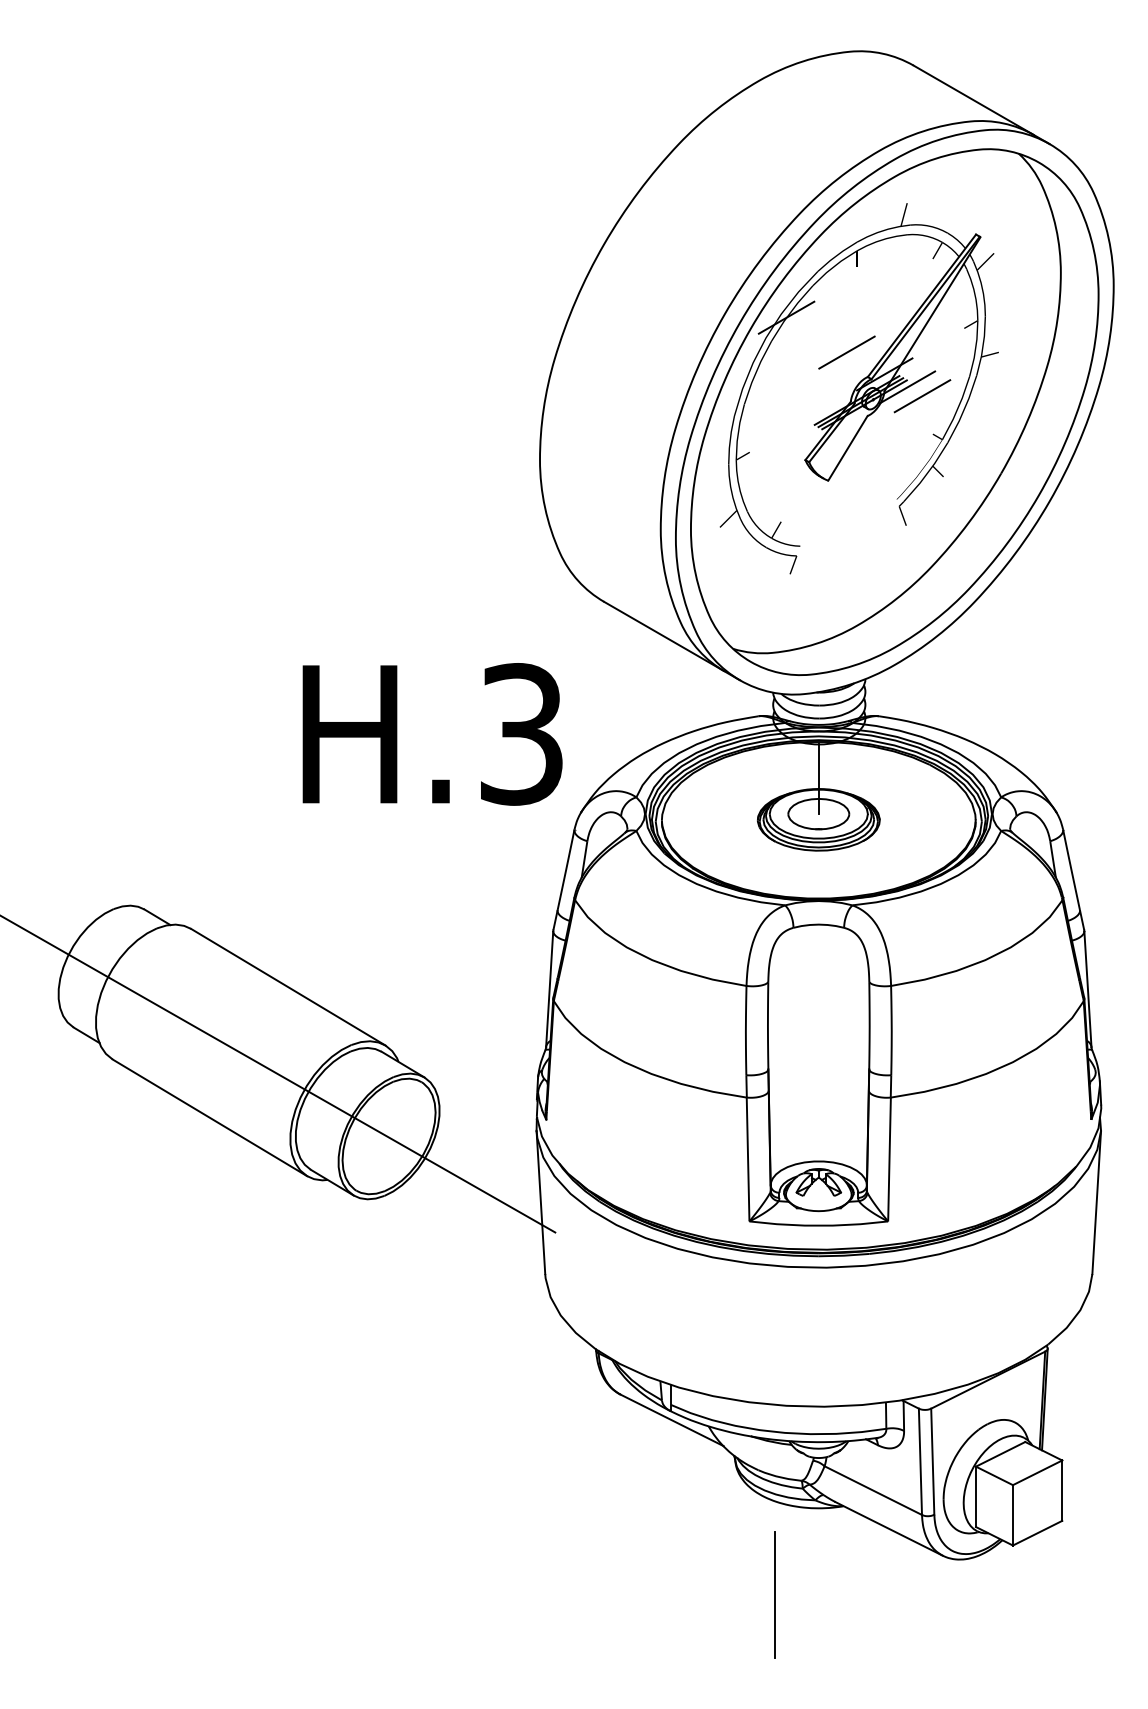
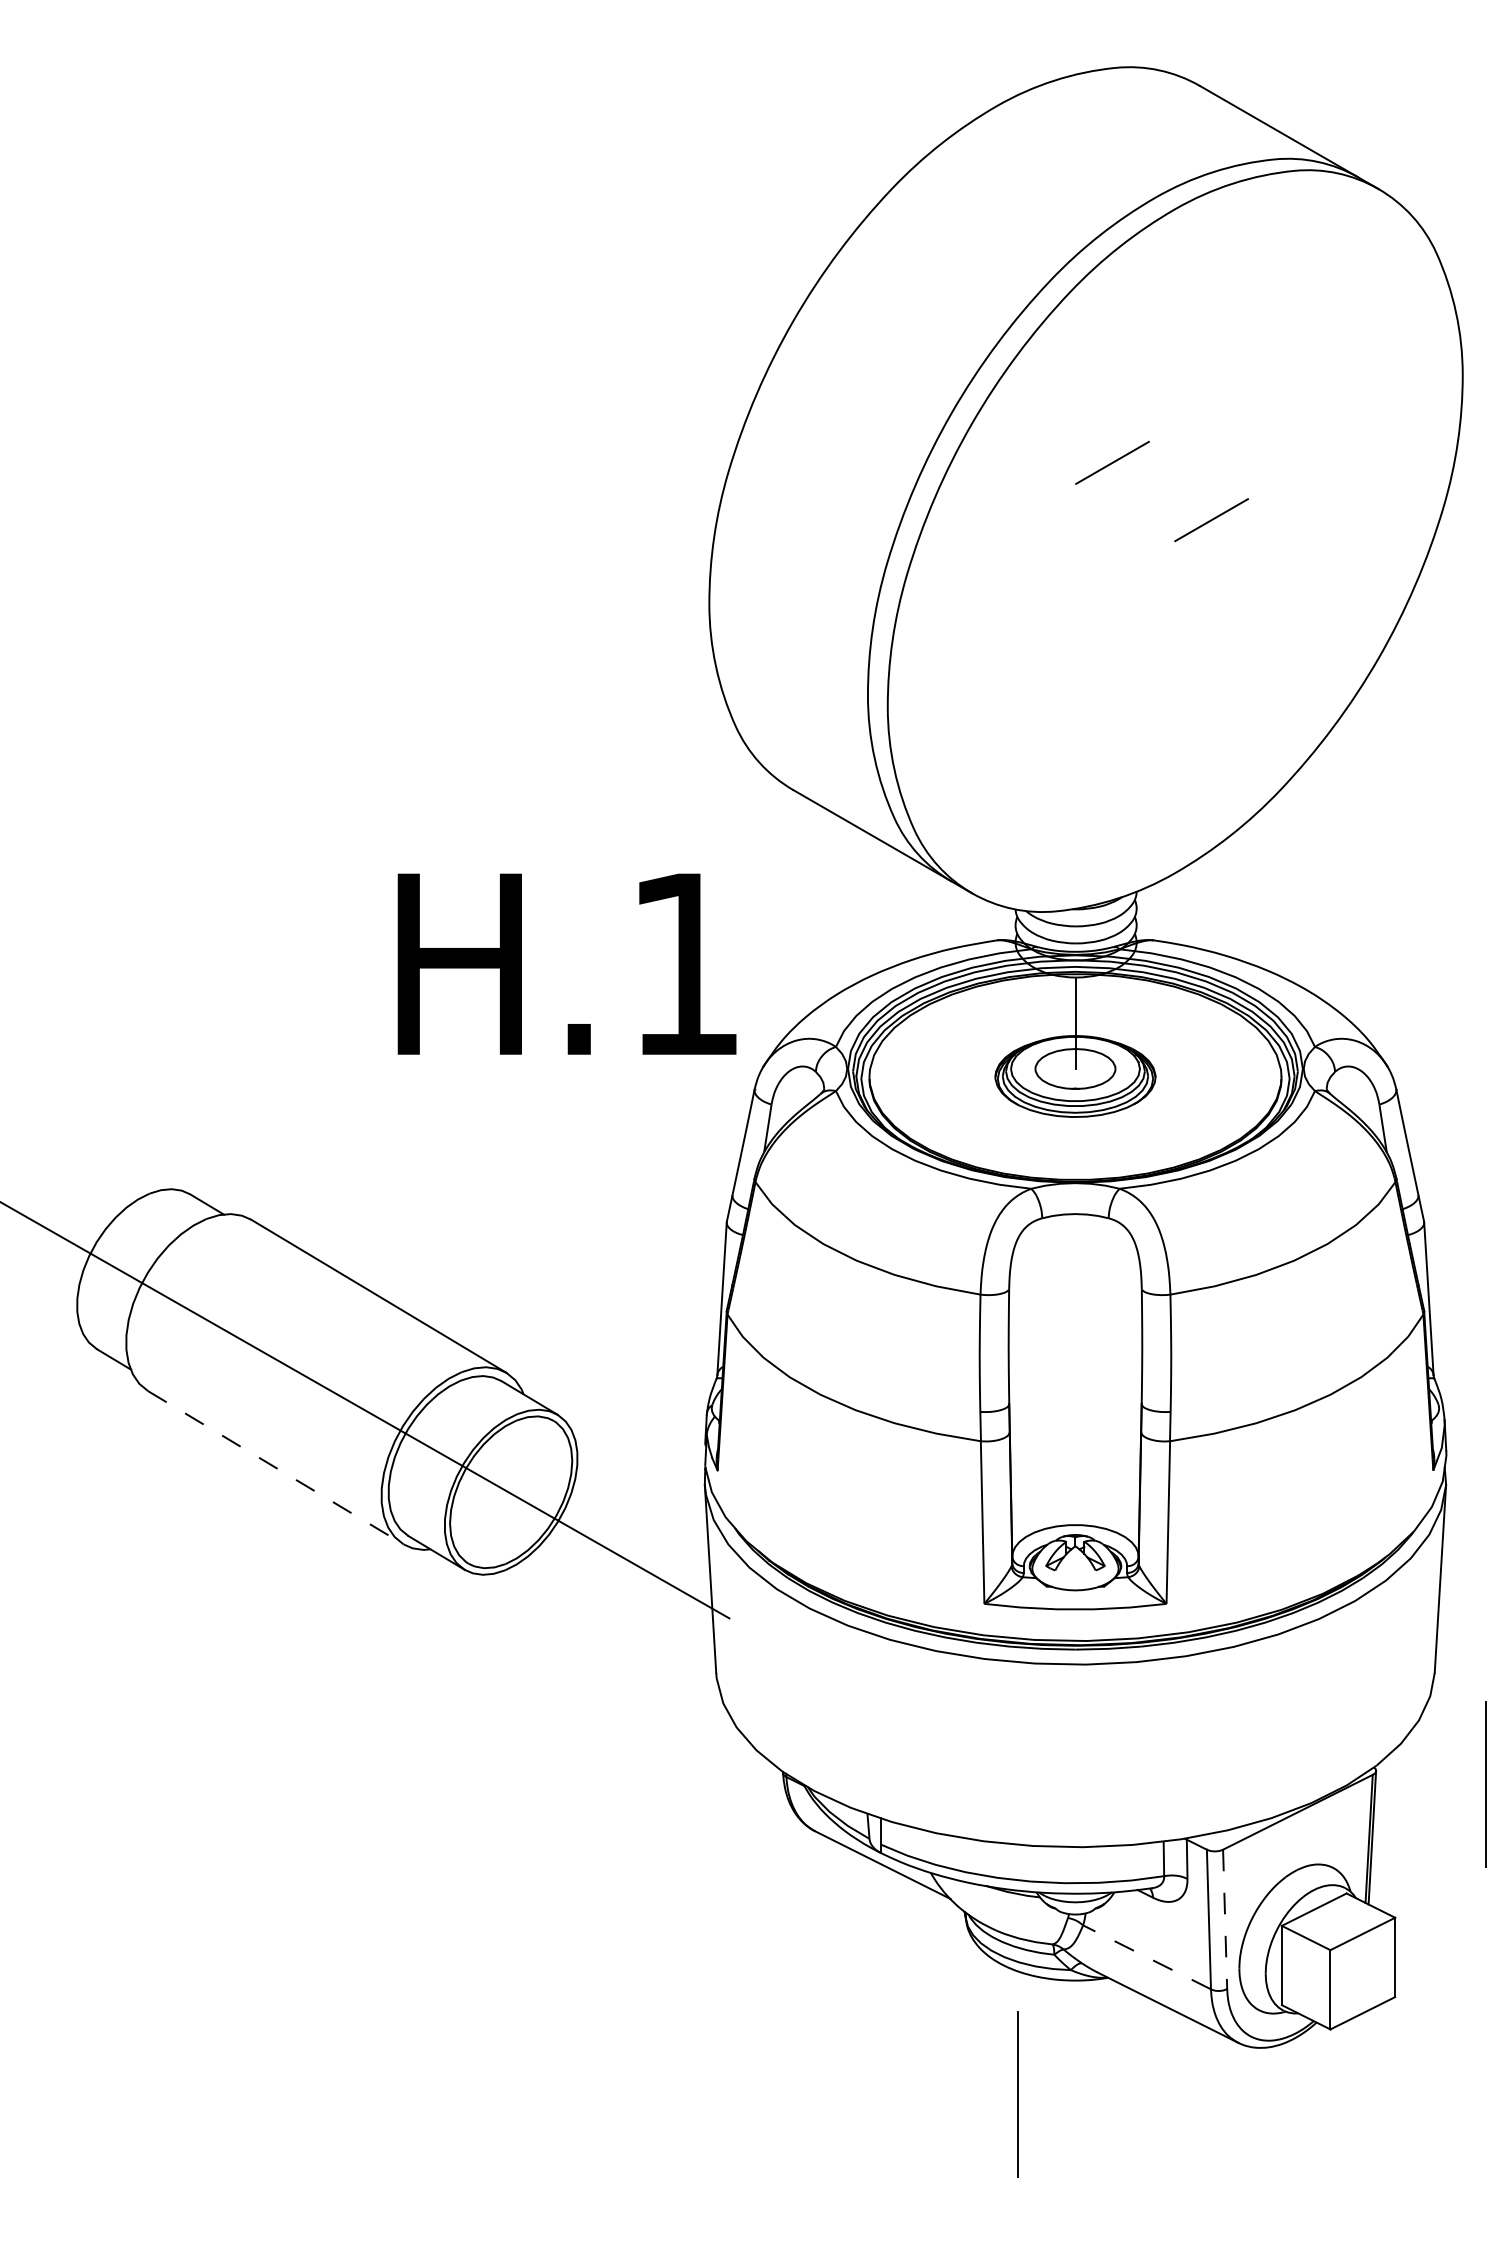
part: (894, 411) -> (1174, 540), removed
text: (521, 734) -> (685, 964), H.3 -> H.1
line: (210, 1118) -> (276, 1468), solid -> dashed
line: (1130, 1358) -> (1484, 1783), added
line: (932, 1462) -> (1224, 1920), solid -> dashed
line: (872, 1490) -> (1145, 1957), solid -> dashed

